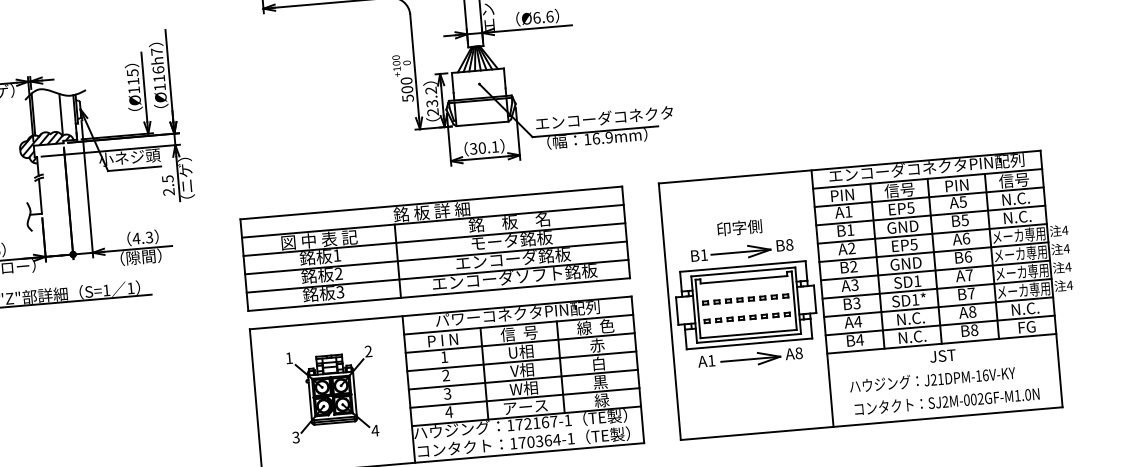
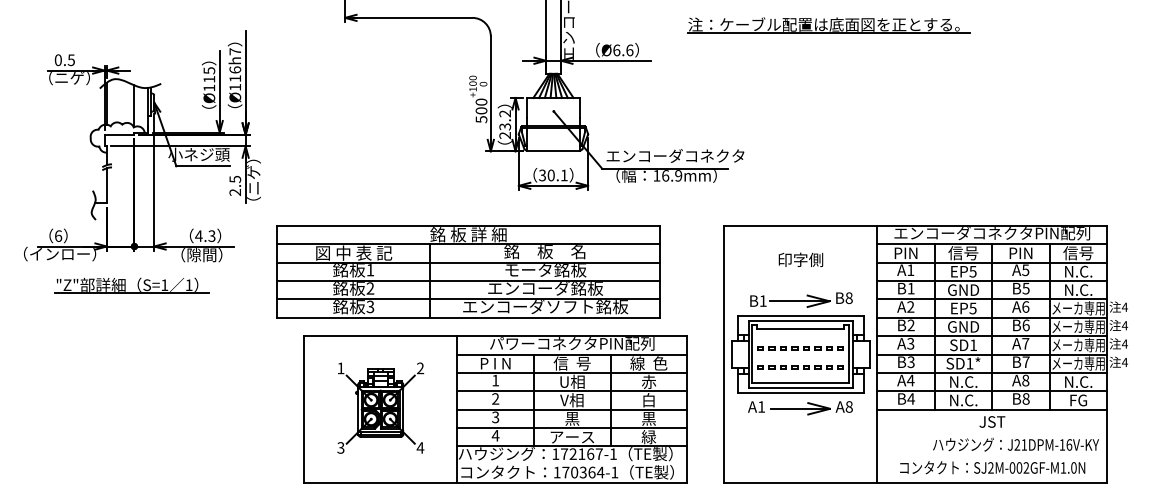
hatch: (44, 147) -> (115, 137), removed
text: (739, 227) -> (800, 259), moved
part: (434, 248) -> (468, 271), moved
text: (931, 379) -> (1015, 444), moved
text: (523, 388) -> (571, 418), W相 -> 黒

